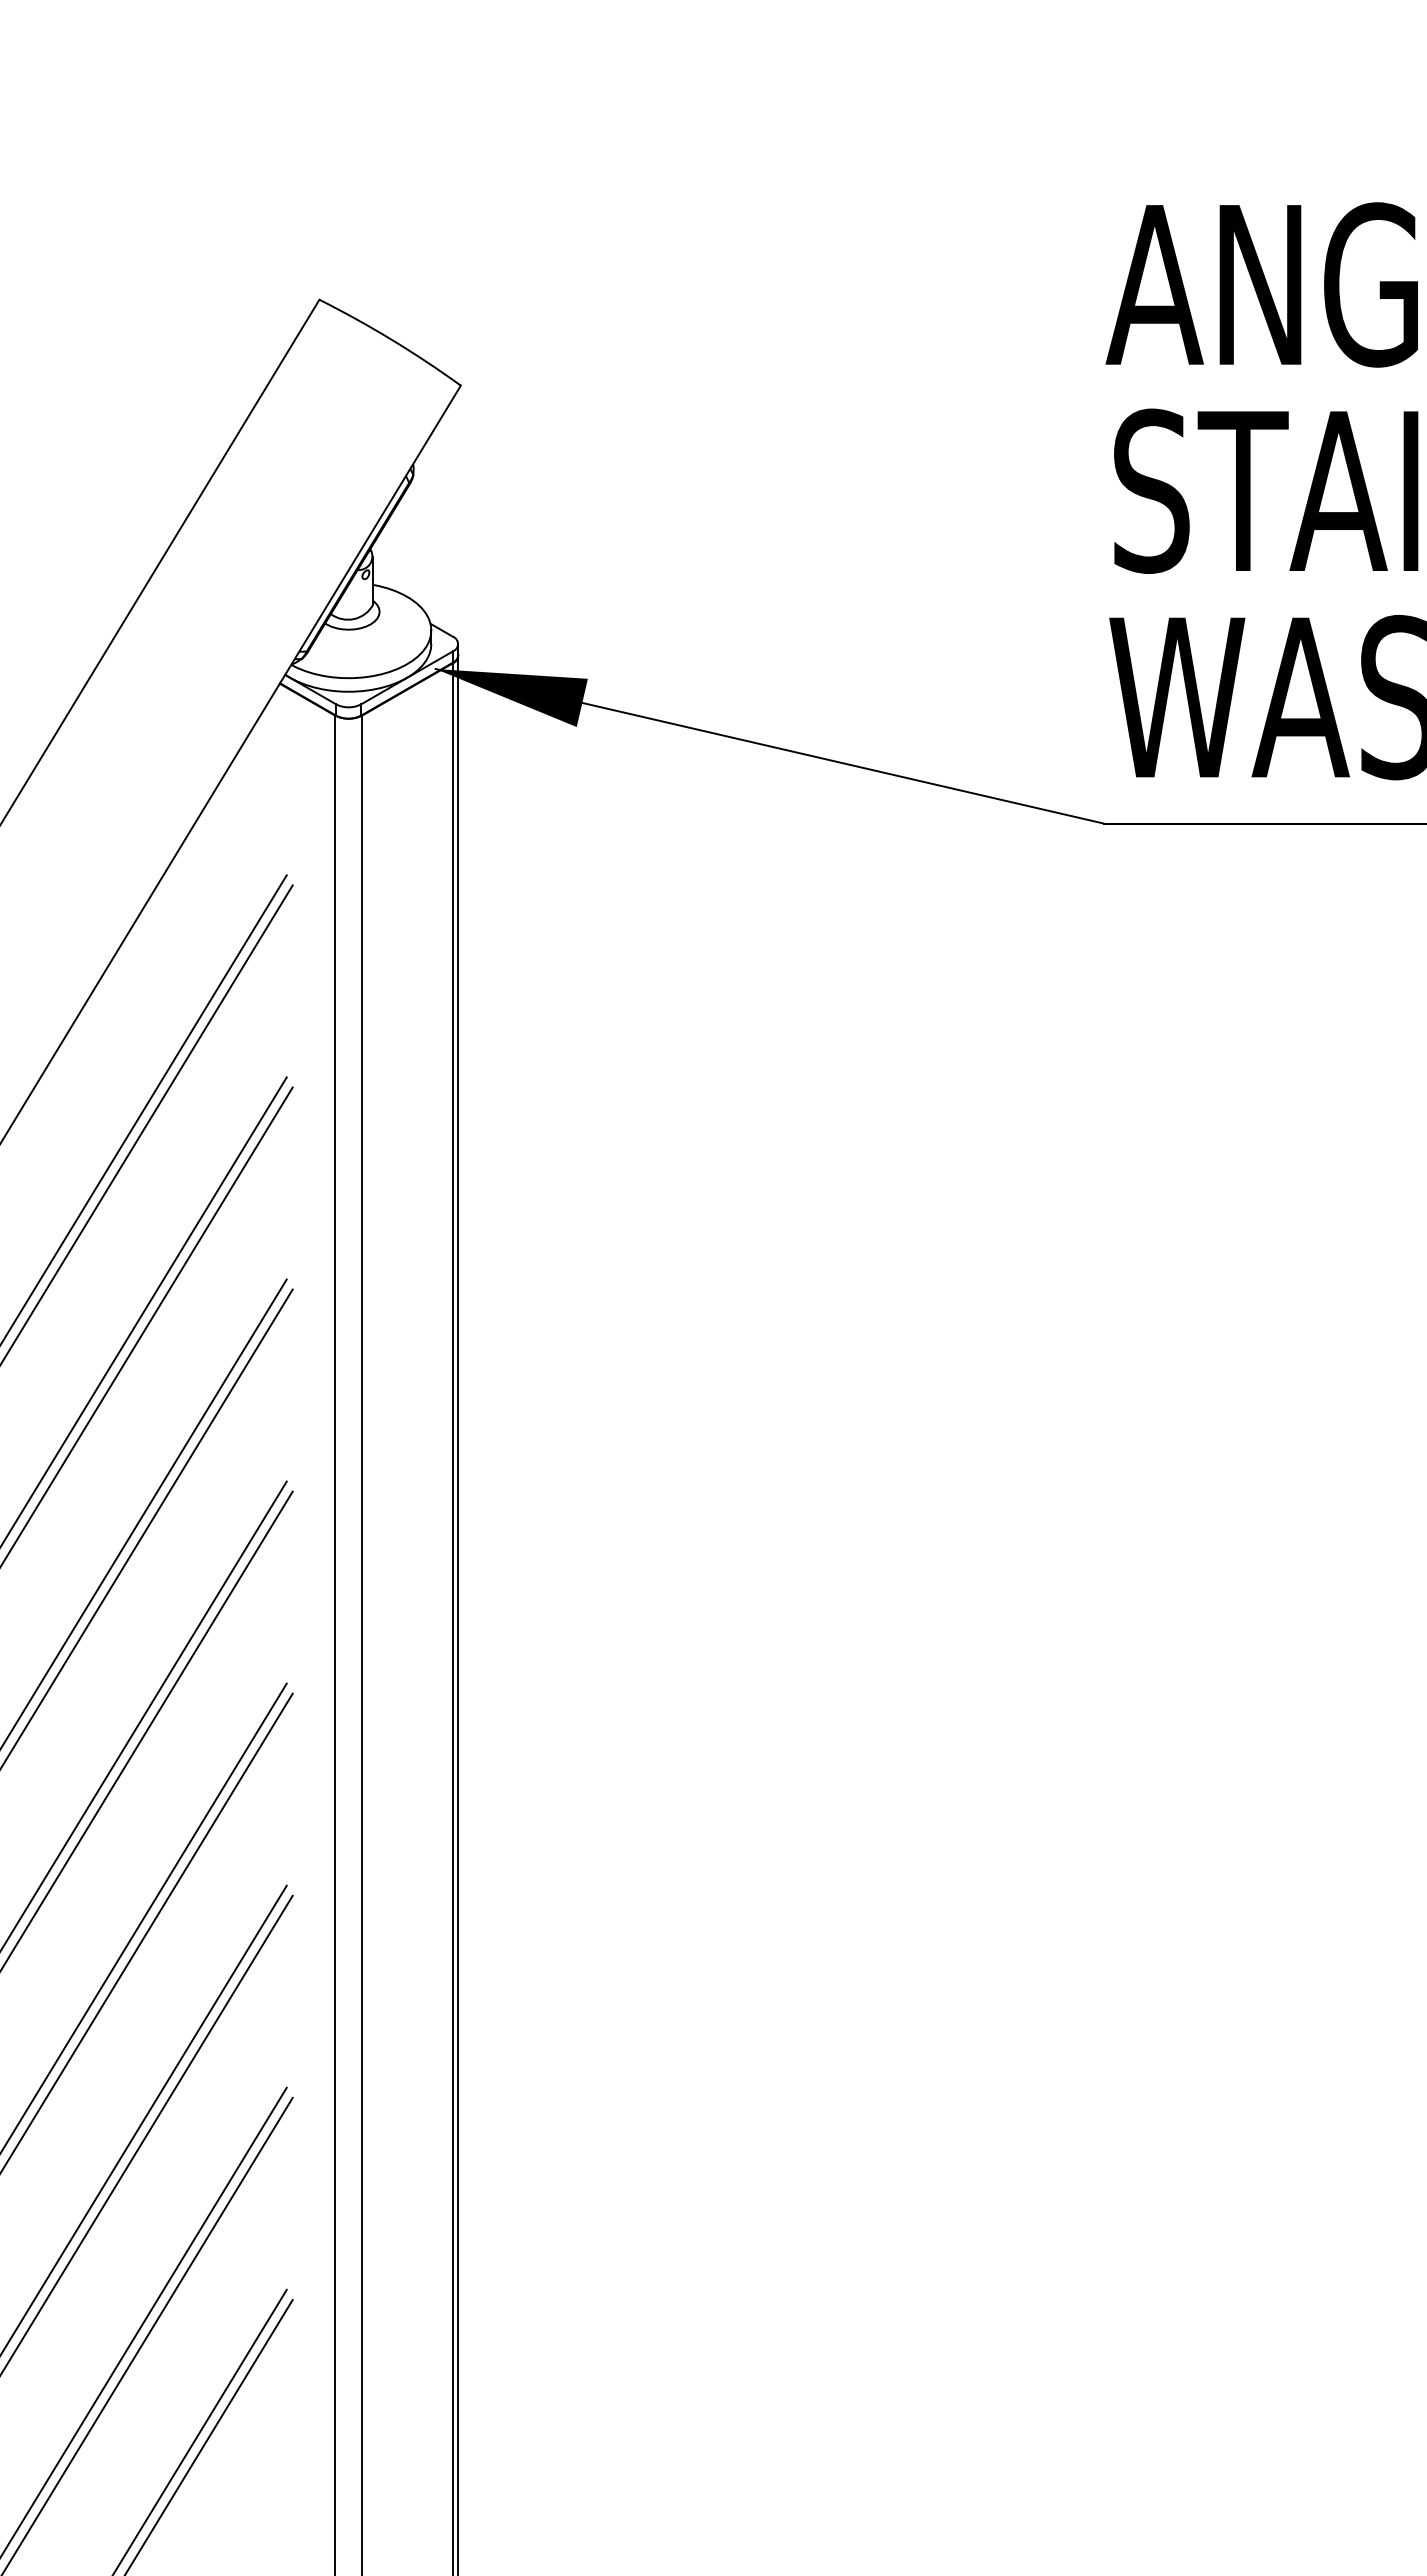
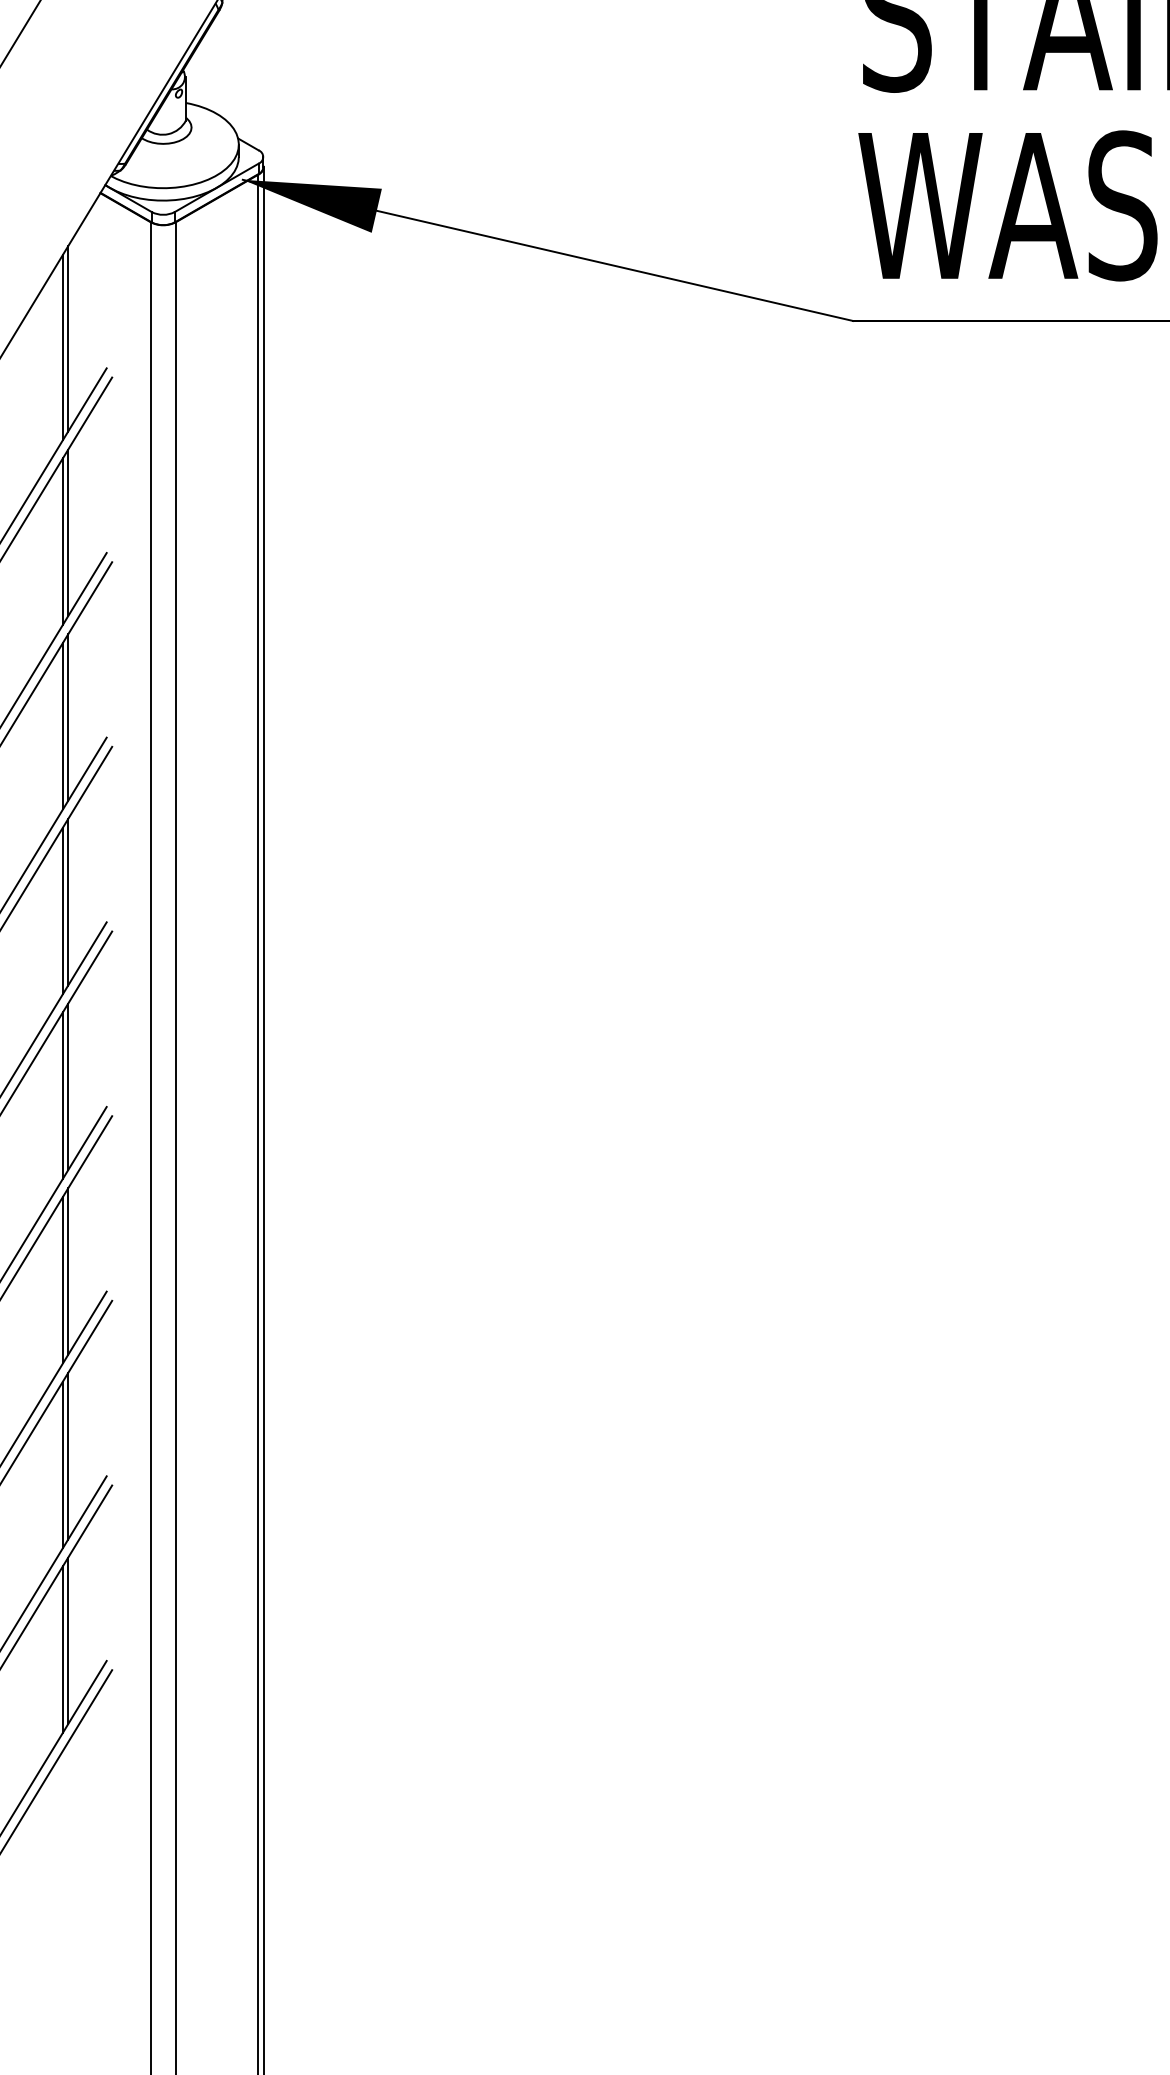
line: (244, 842) -> (68, 338), added
line: (238, 852) -> (62, 347), added
line: (244, 1055) -> (68, 532), added
line: (238, 1064) -> (62, 541), added
line: (244, 1257) -> (68, 717), added
line: (238, 1266) -> (62, 725), added
line: (244, 1459) -> (68, 902), added
line: (238, 1468) -> (62, 910), added
line: (244, 1661) -> (68, 1086), added
line: (238, 1671) -> (62, 1095), added
line: (244, 1863) -> (68, 1271), added
line: (238, 1873) -> (62, 1280), added
line: (244, 2065) -> (68, 1455), added
line: (238, 2075) -> (62, 1465), added
line: (244, 2267) -> (68, 1640), added
line: (238, 2277) -> (62, 1649), added

